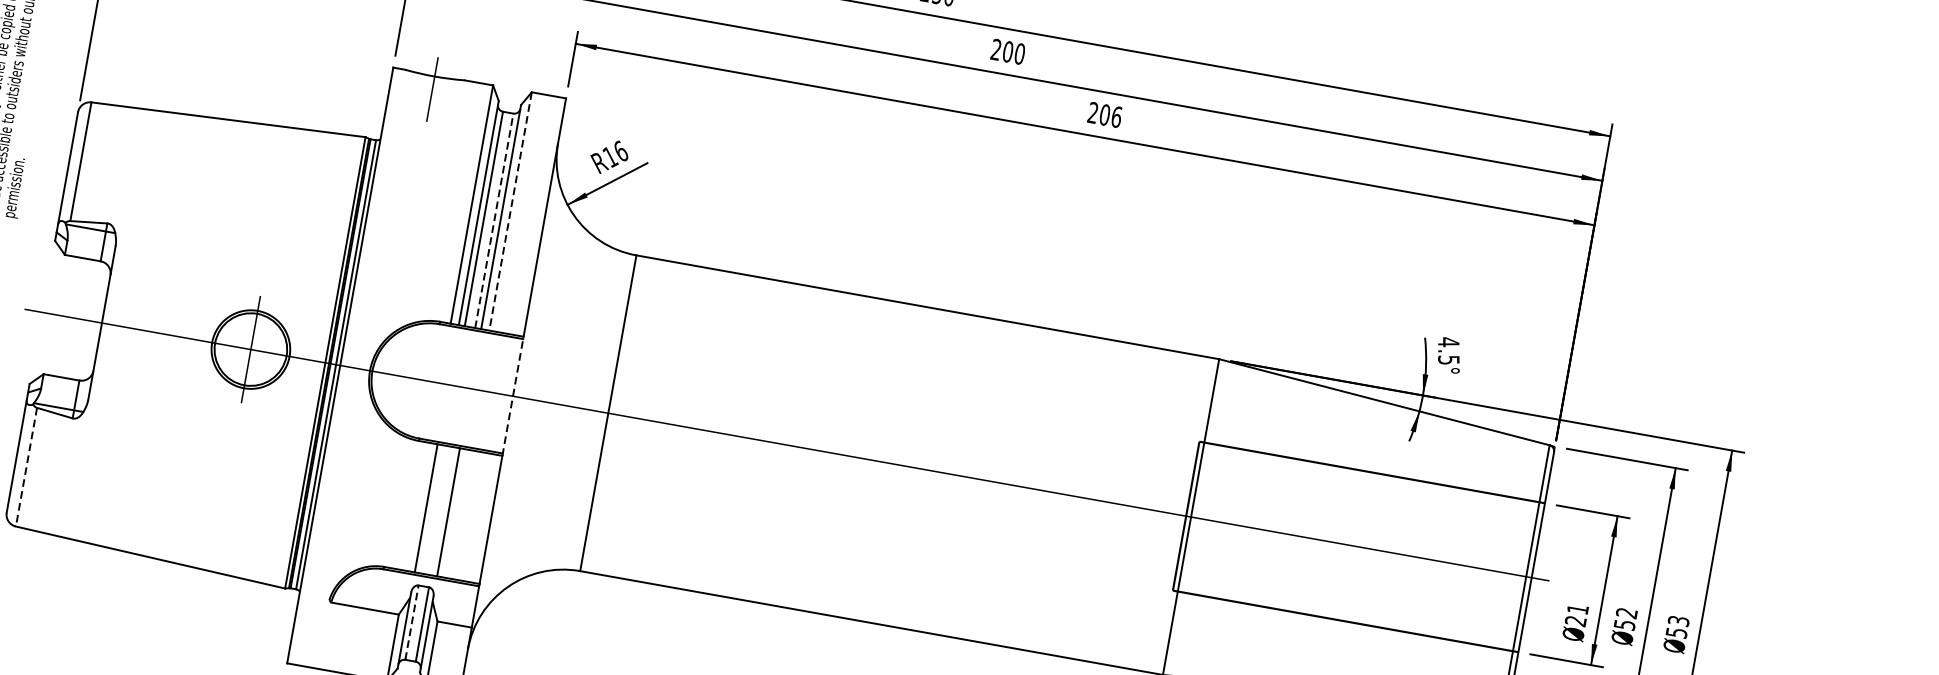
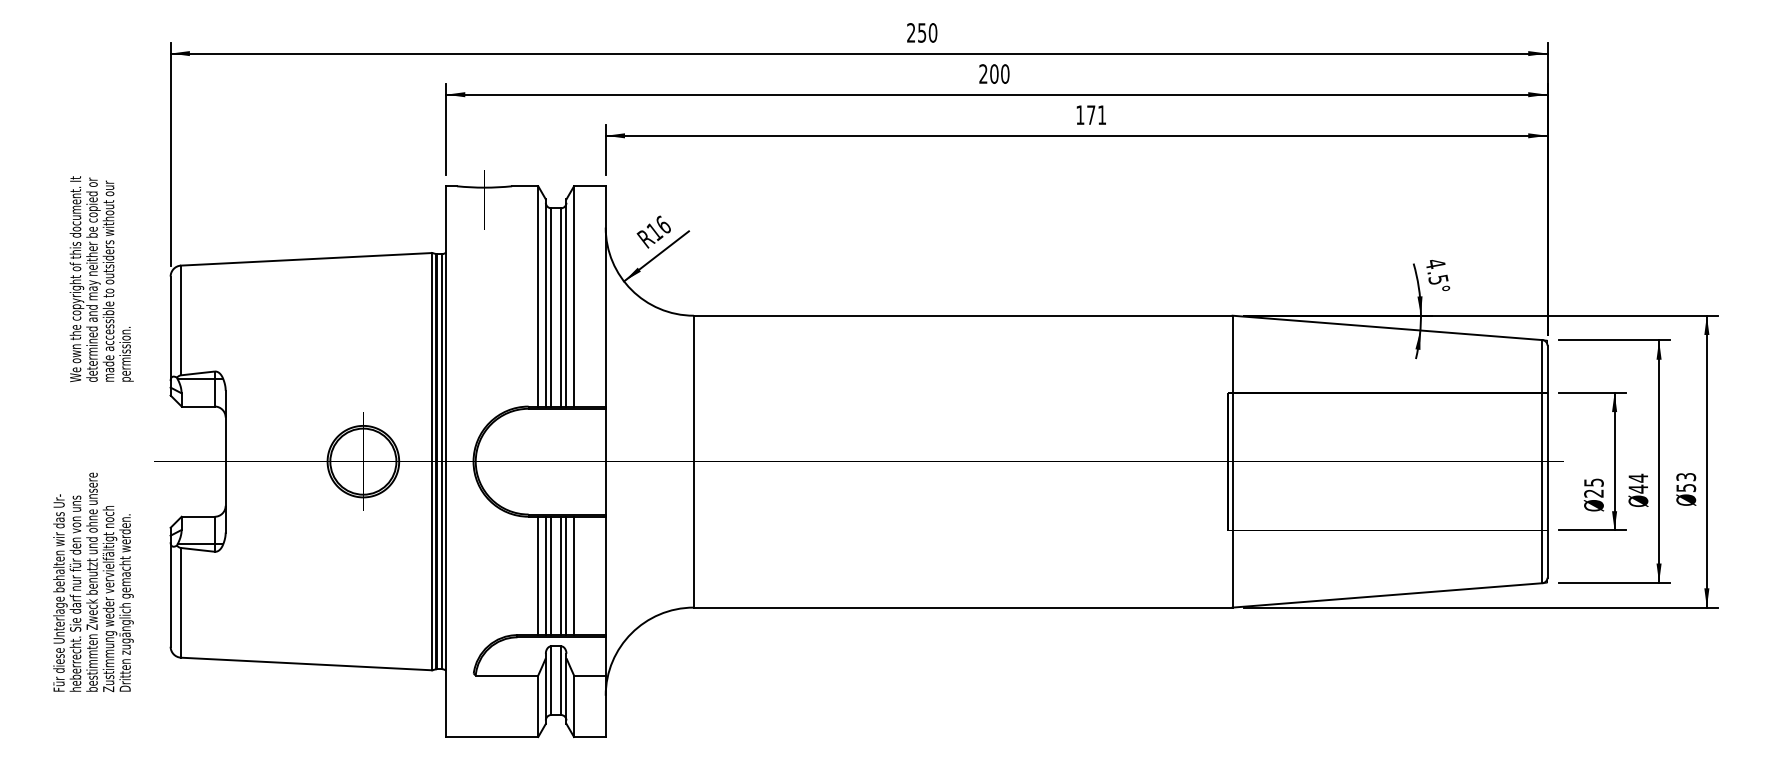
text: (1105, 115) -> (1091, 115), 206 -> 171
line: (511, 211) -> (574, 296), dashed -> solid
line: (493, 219) -> (560, 306), dashed -> solid
line: (512, 396) -> (605, 461), dashed -> solid
line: (27, 466) -> (181, 602), dashed -> solid
line: (418, 506) -> (538, 575), added
line: (432, 508) -> (551, 575), added
line: (442, 510) -> (560, 575), added
line: (457, 513) -> (574, 575), added
text: (1577, 609) -> (1593, 482), 21 -> 25
text: (1625, 618) -> (1638, 483), 52 -> 44
line: (412, 622) -> (551, 680), dashed -> solid

